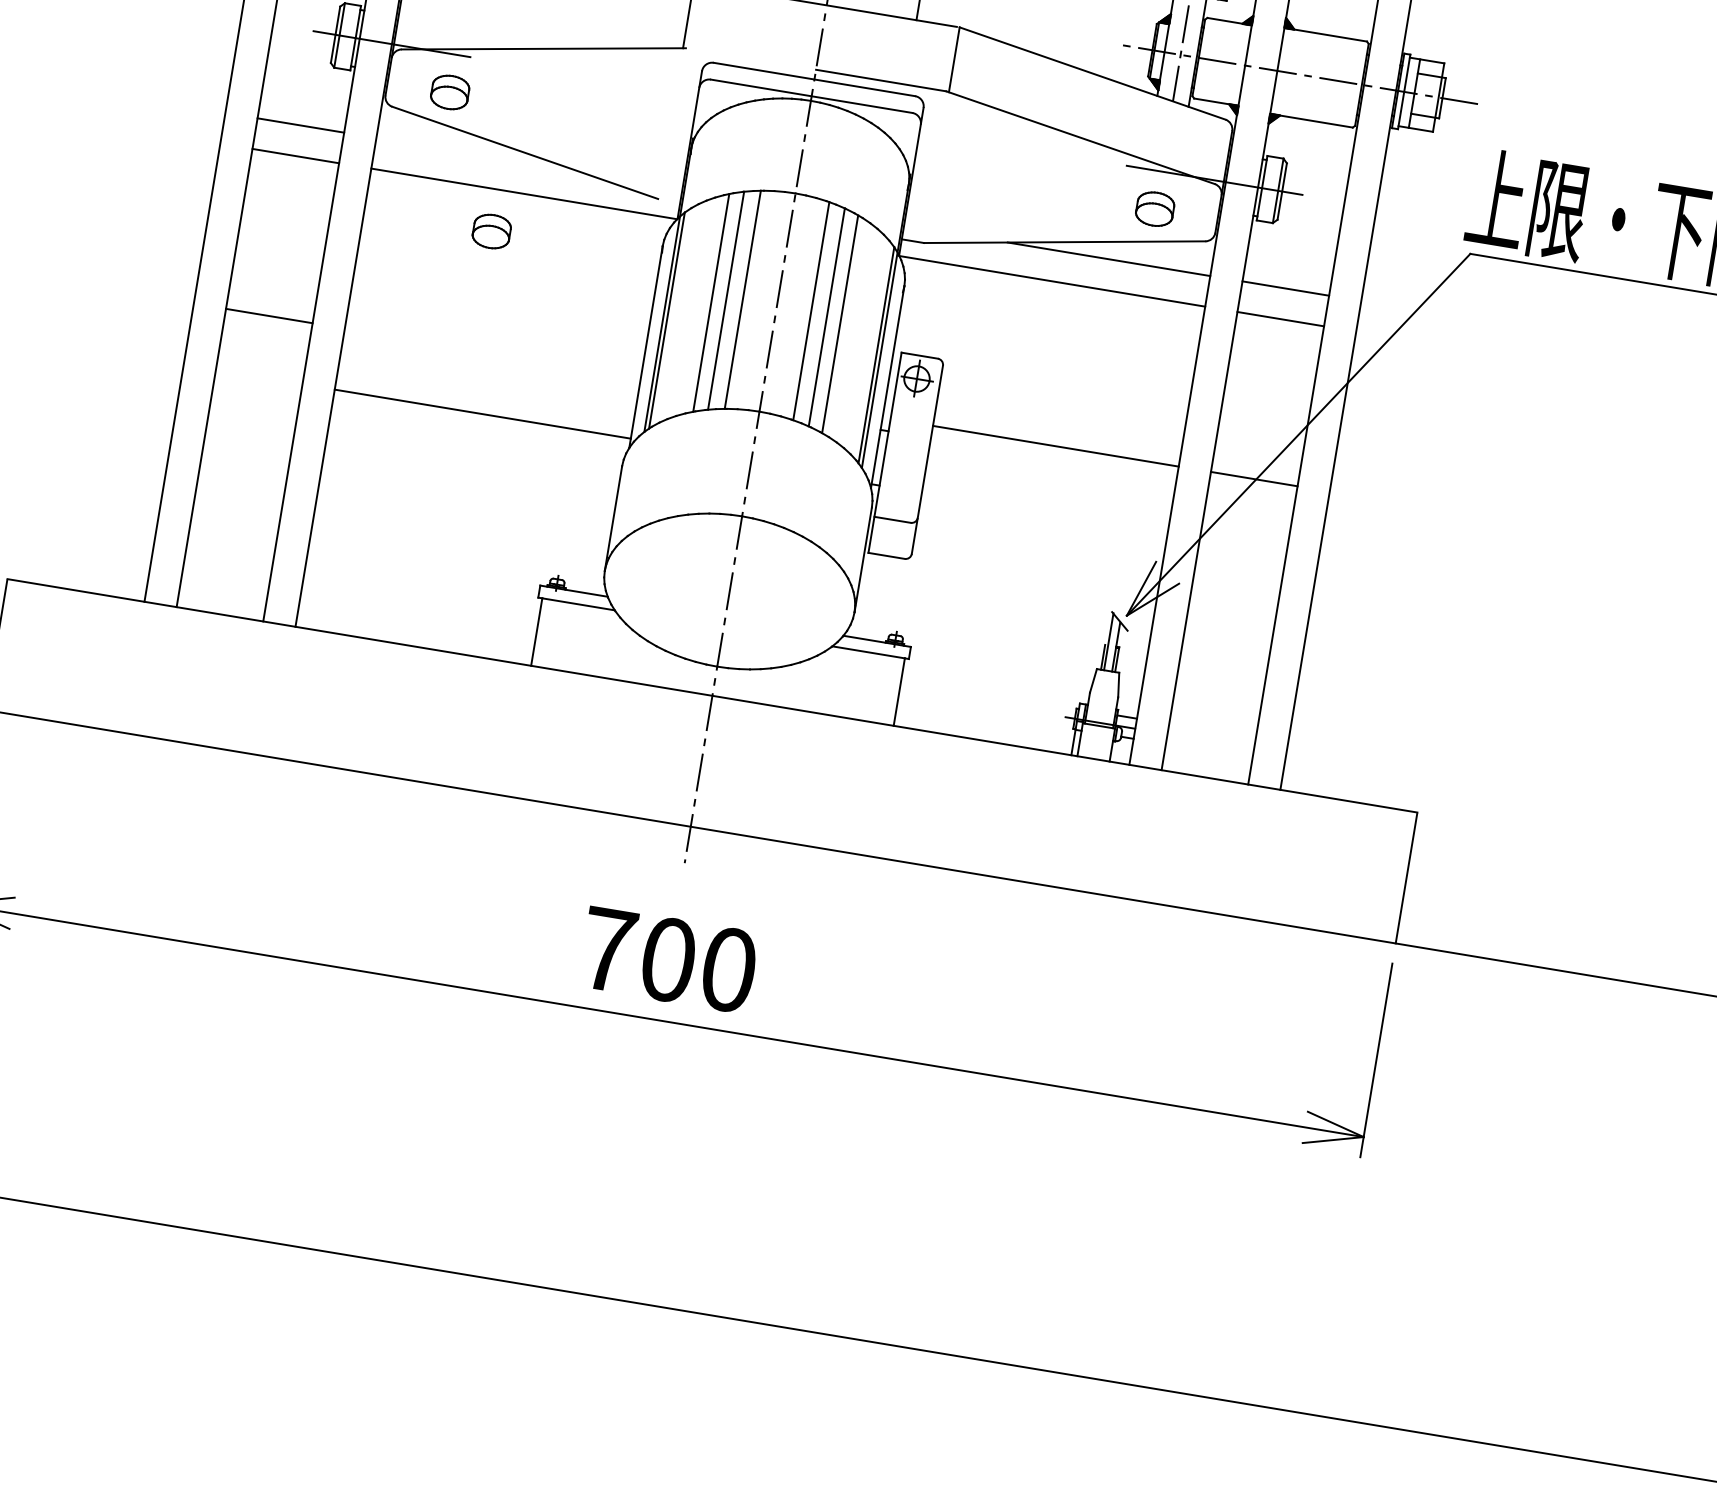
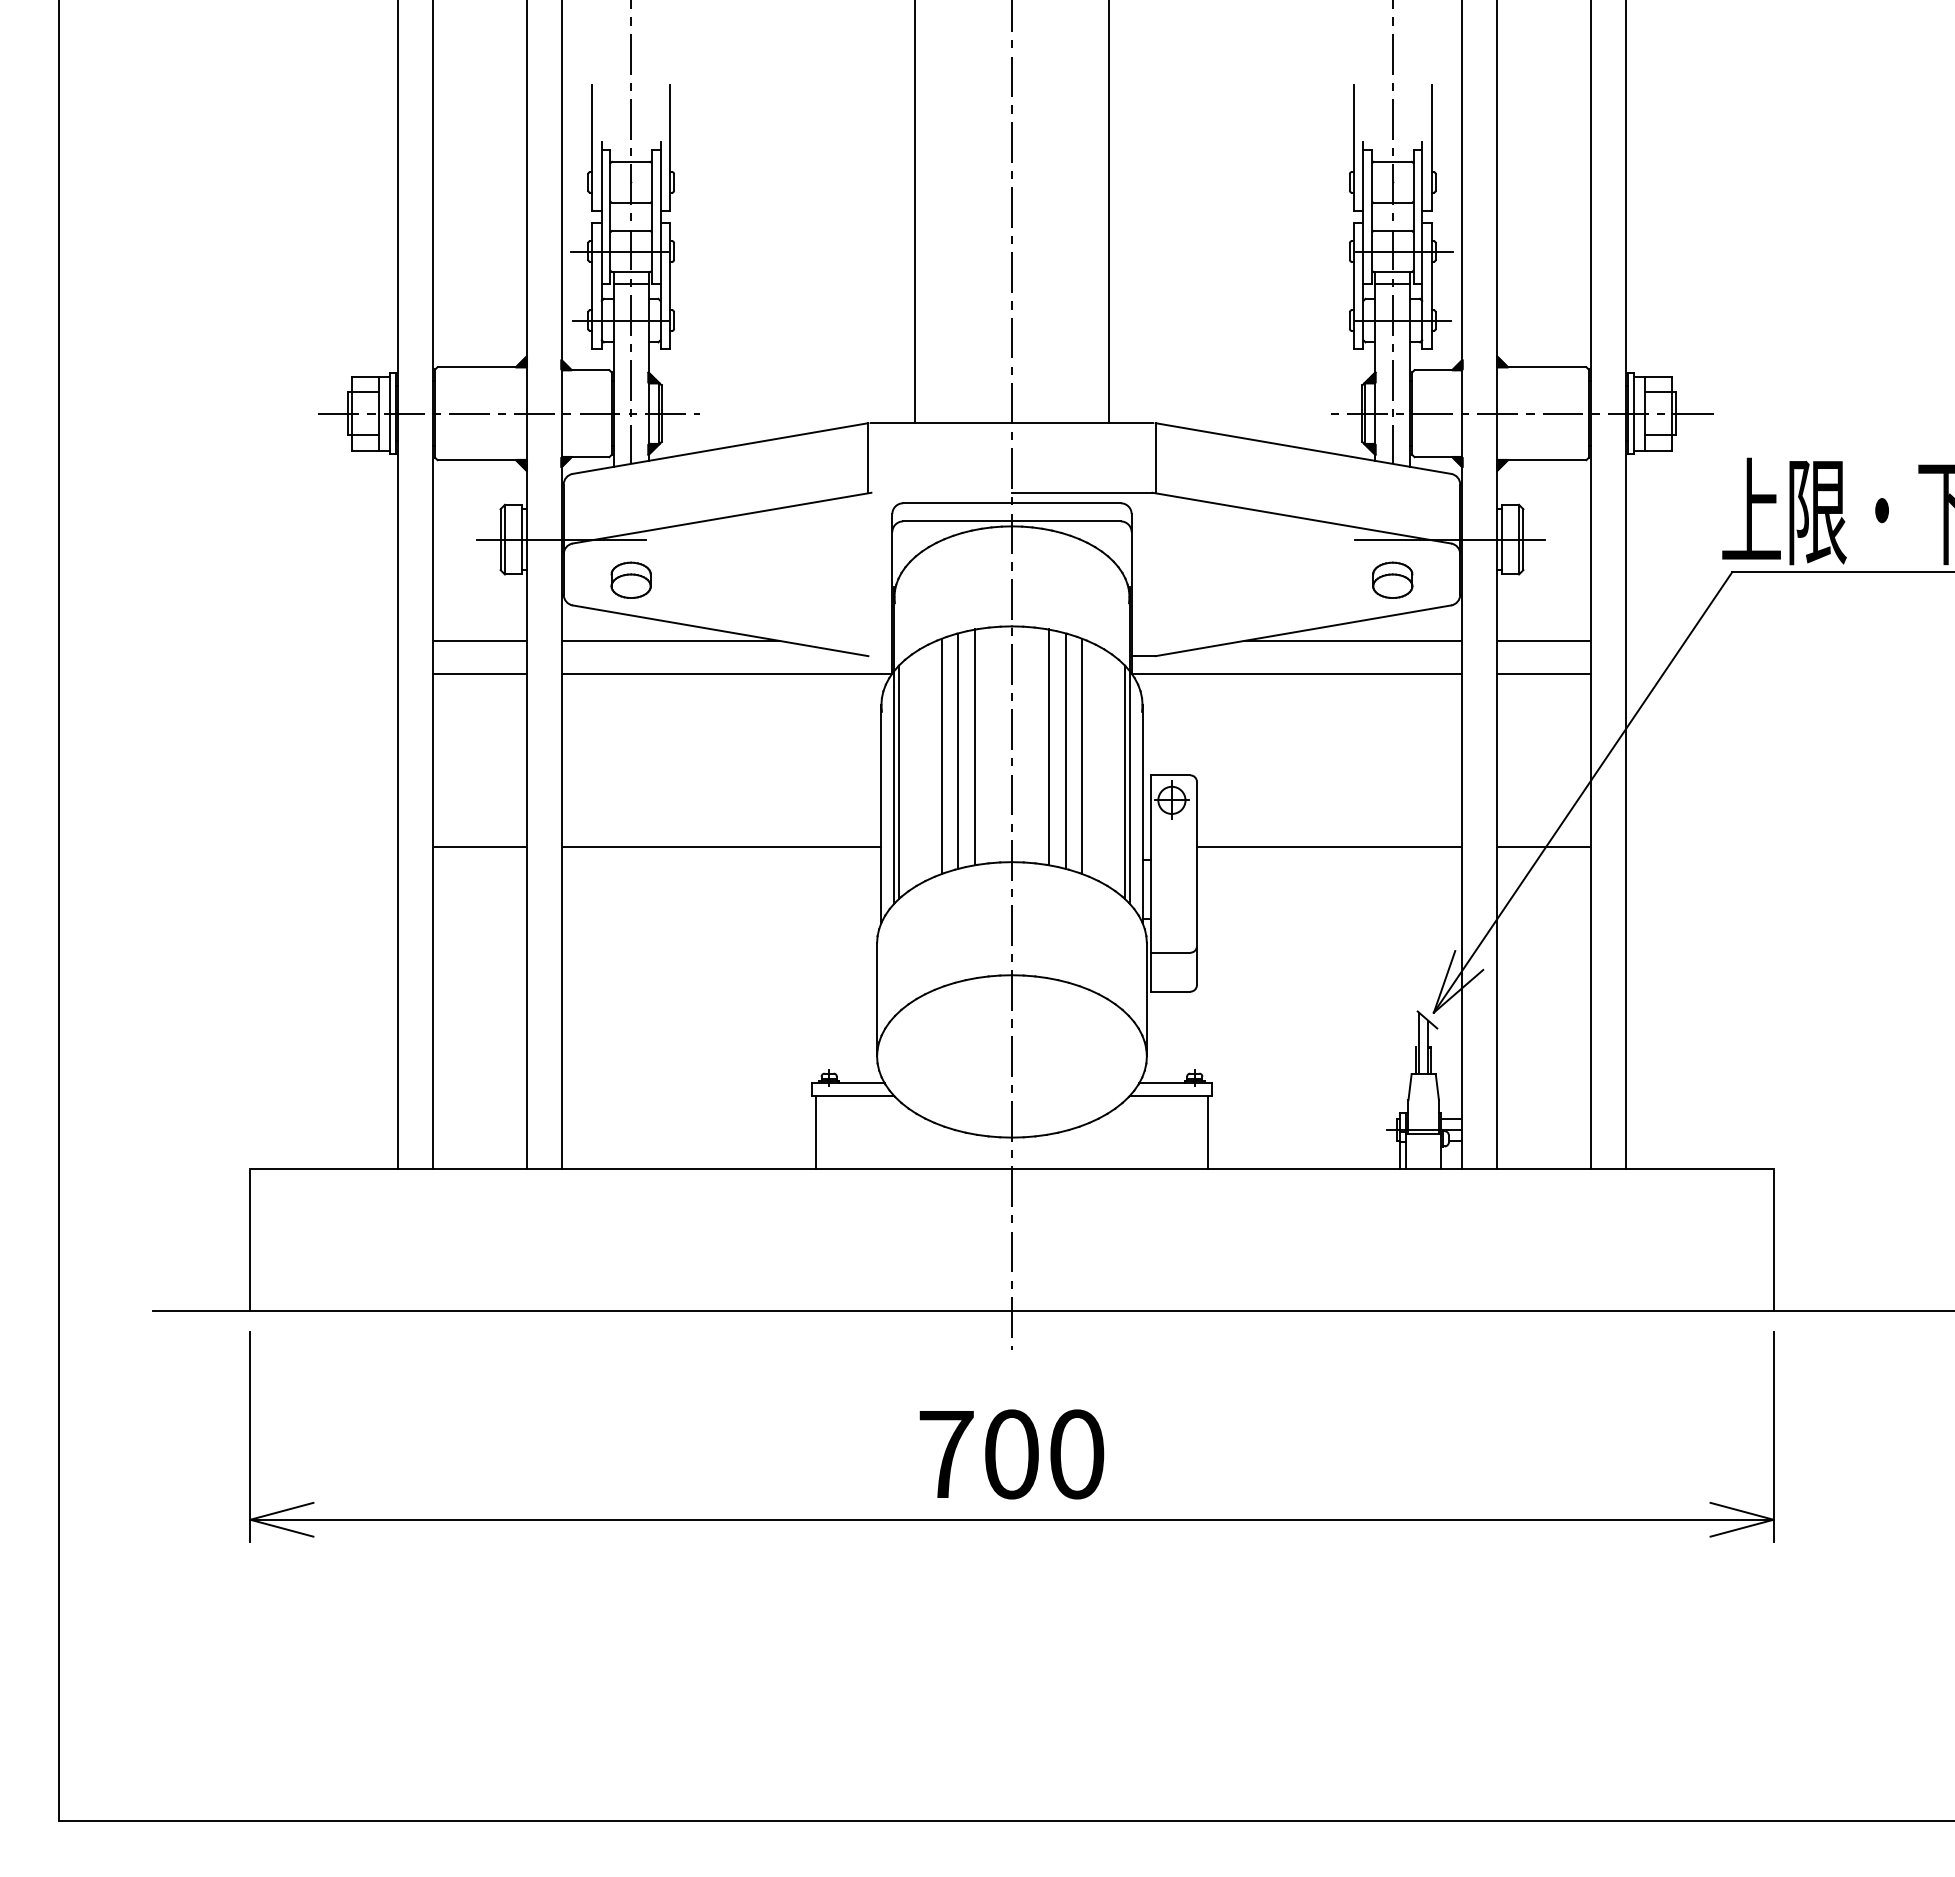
line: (477, 155) -> (670, 641), added
part: (491, 230) -> (698, 718), removed
line: (482, 413) -> (721, 846), moved

